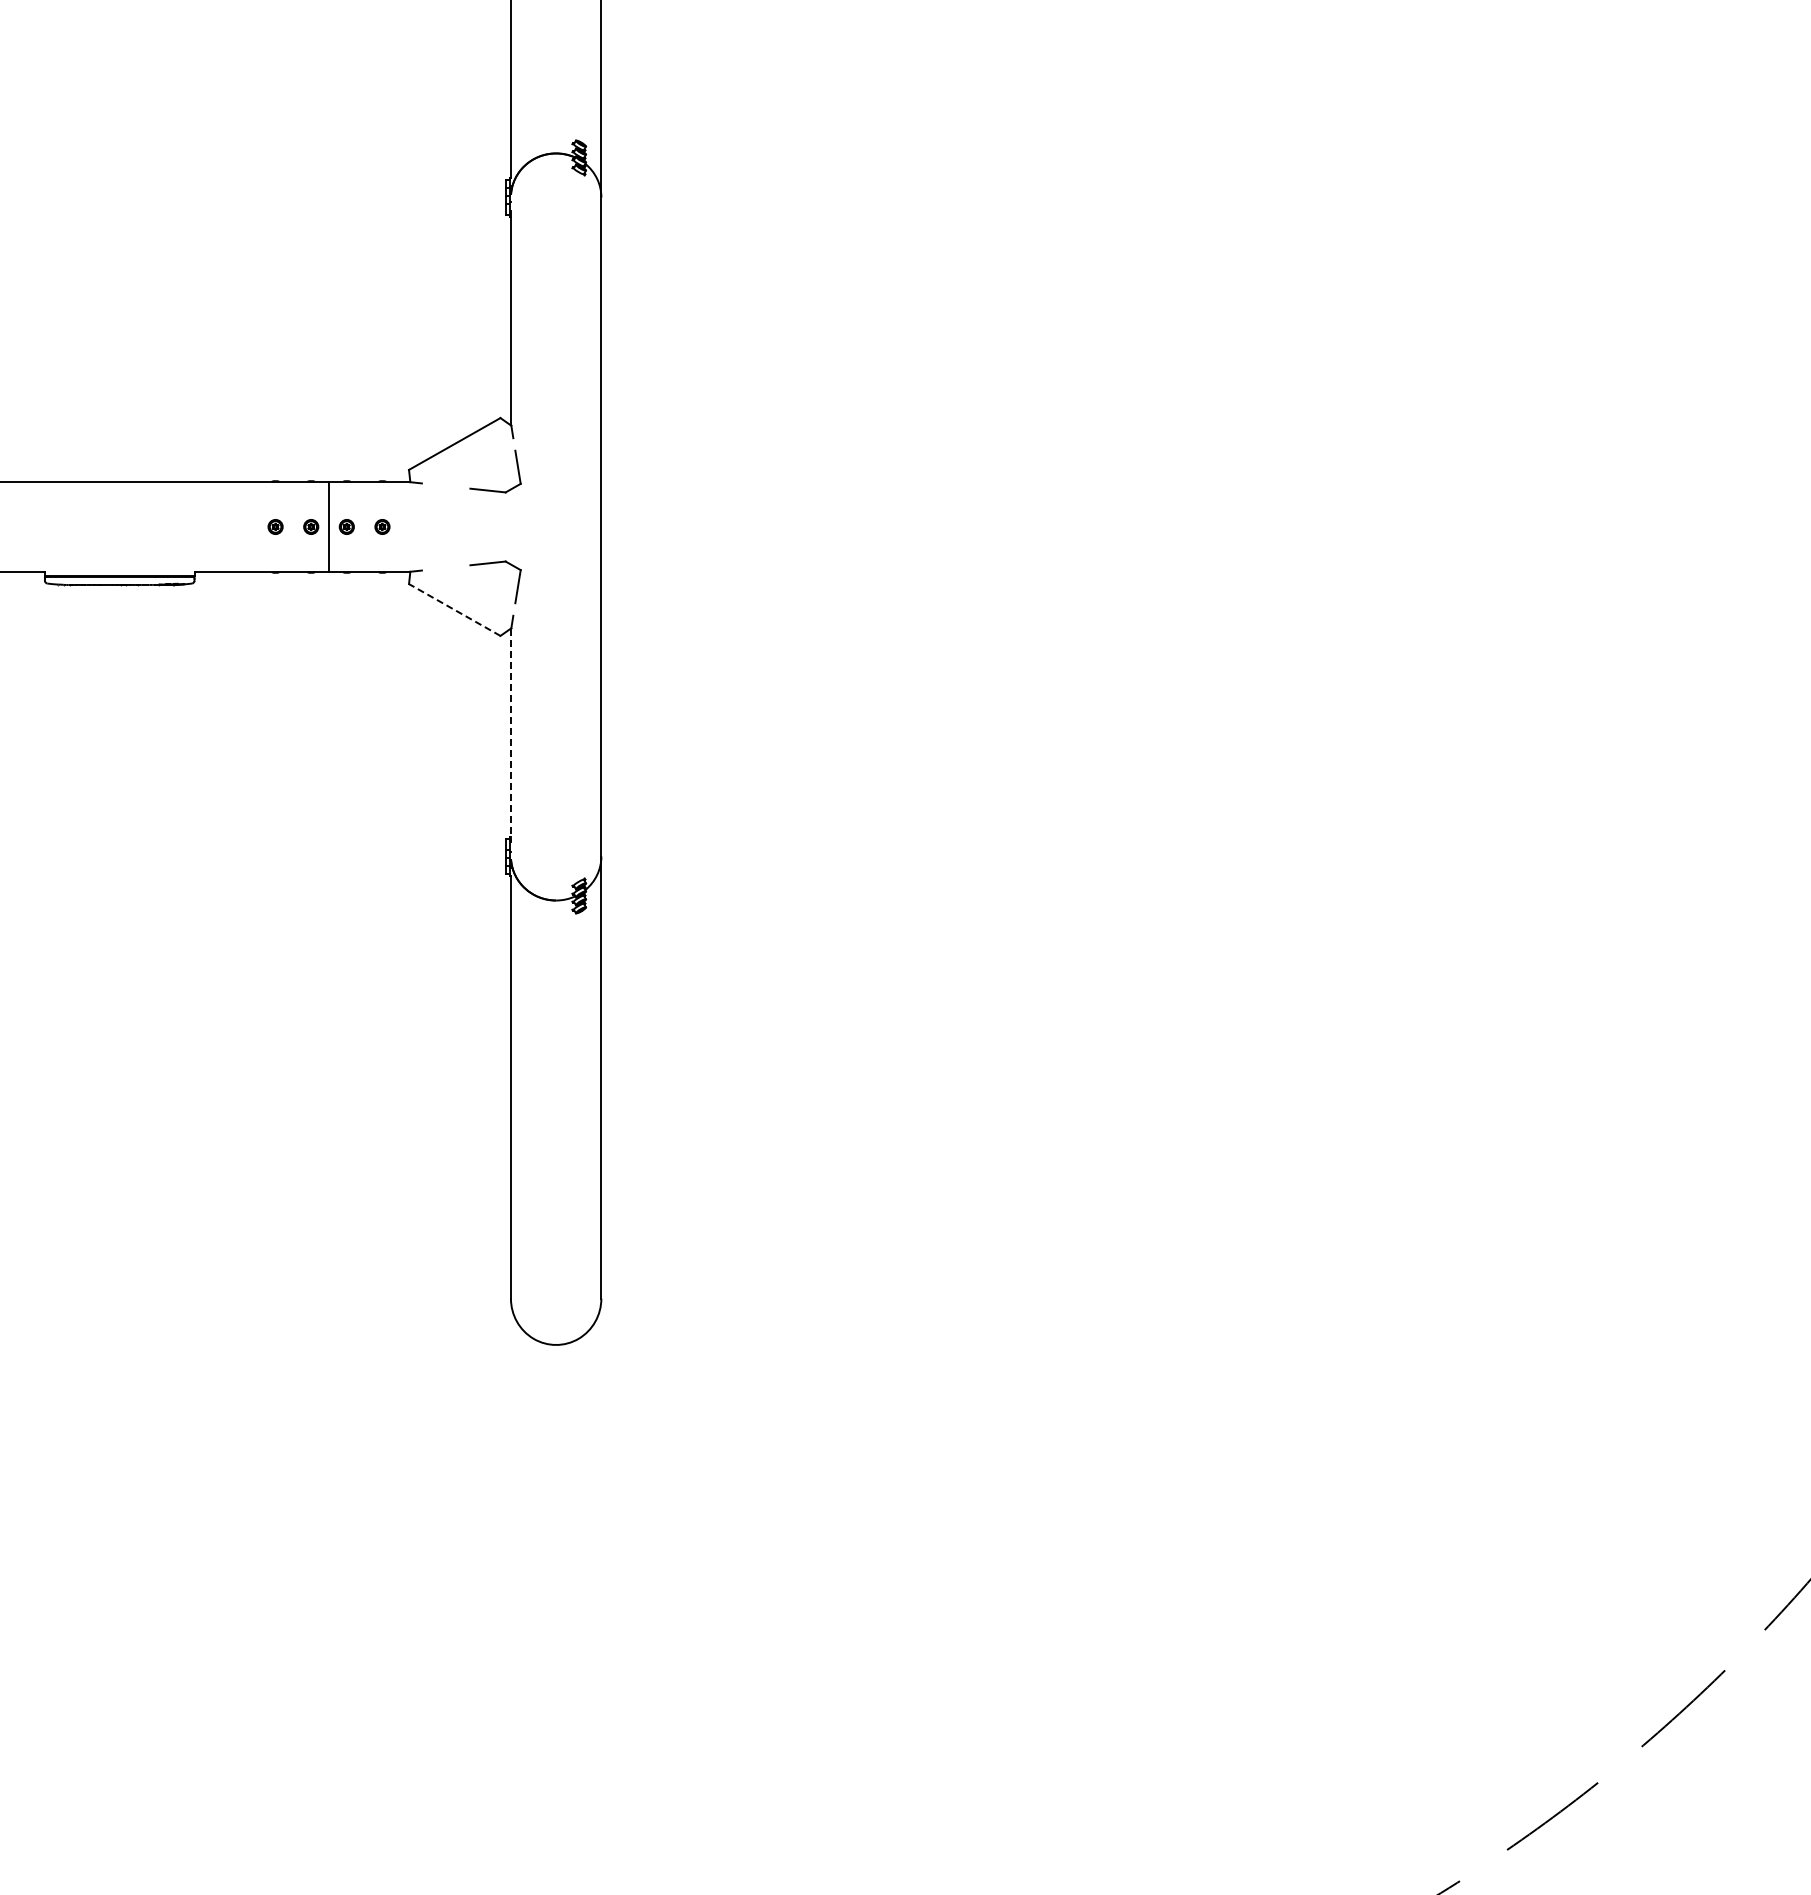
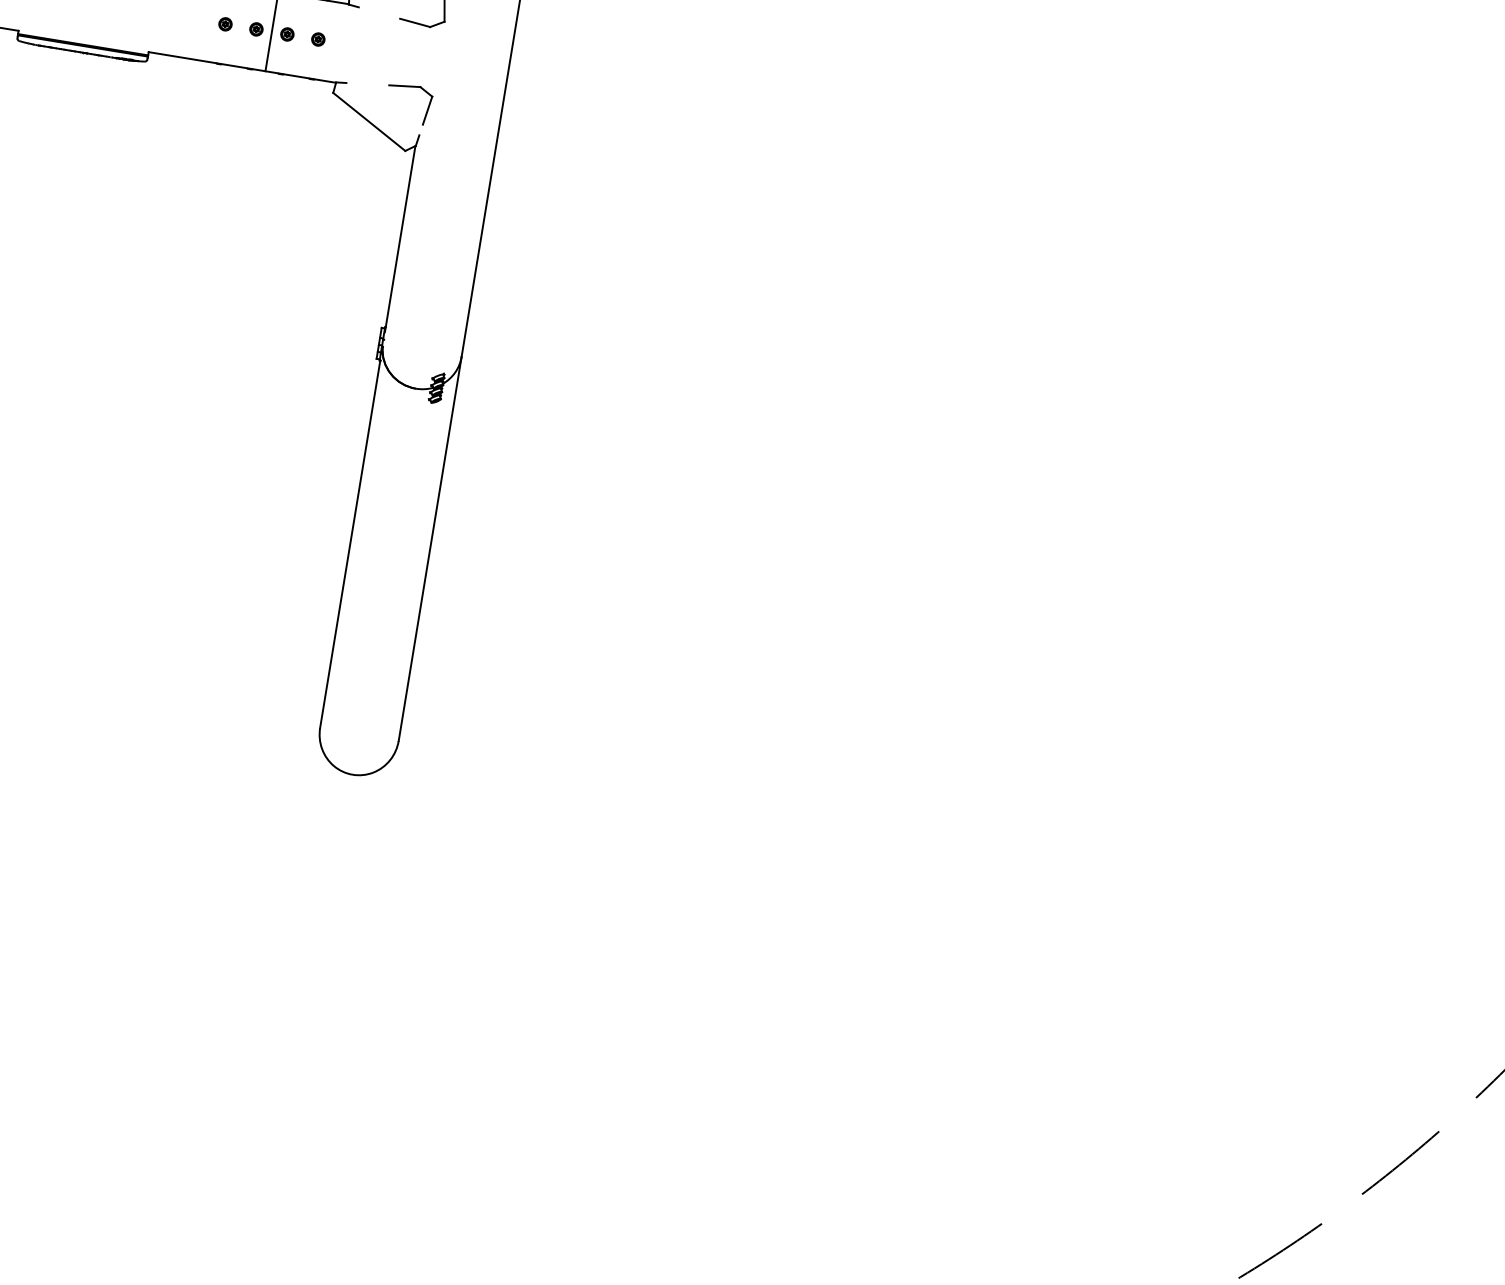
line: (454, 610) -> (369, 122), dashed -> solid
line: (510, 736) -> (399, 239), dashed -> solid

